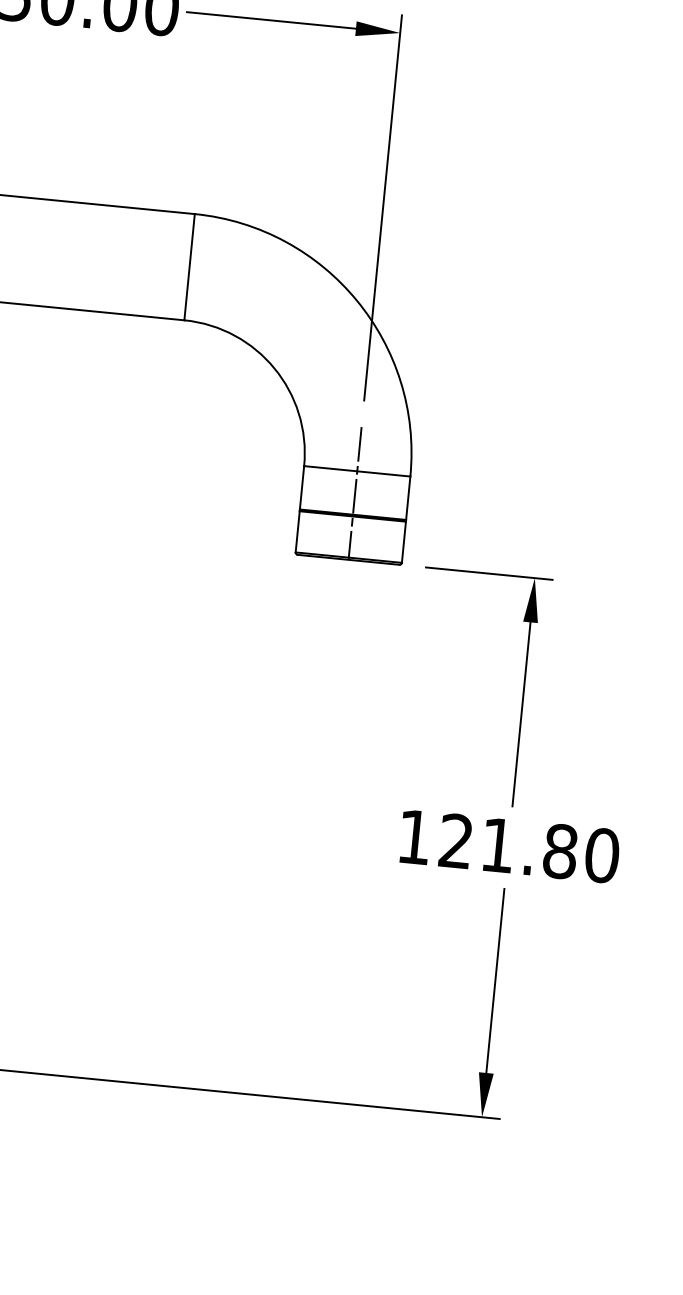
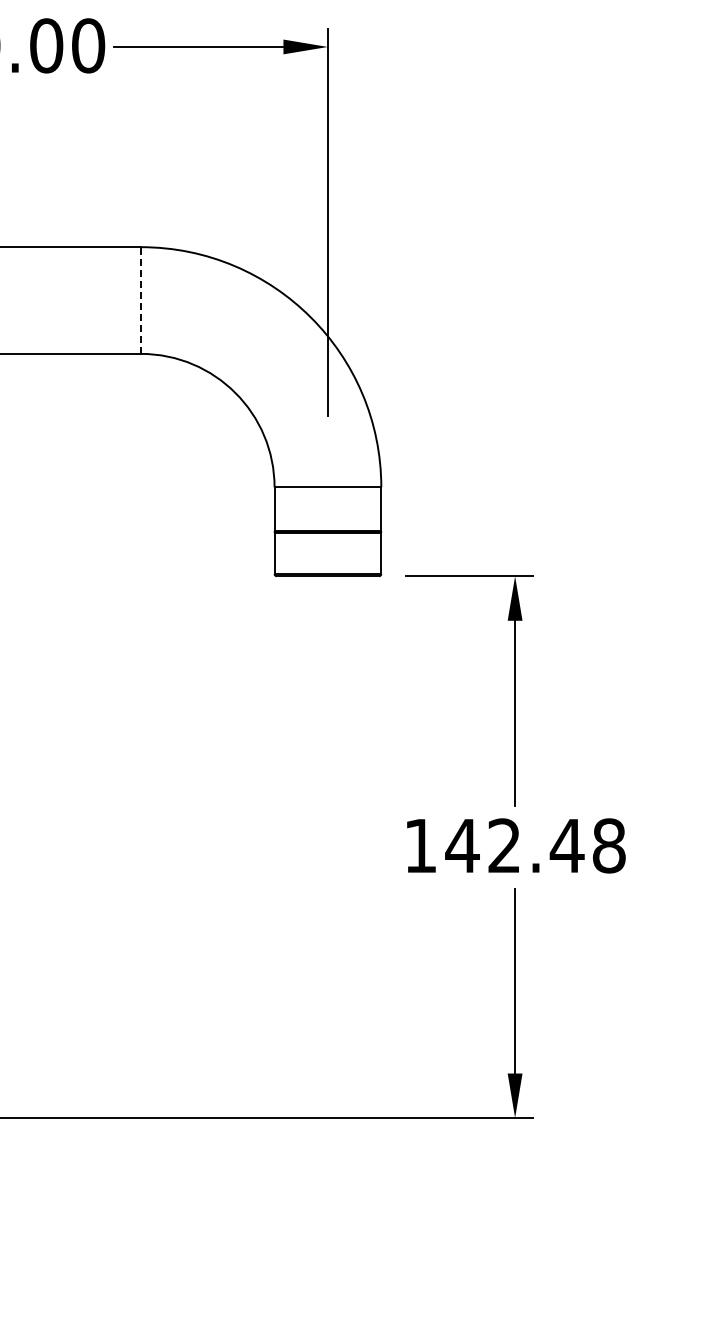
line: (189, 267) -> (141, 300), solid -> dashed
line: (354, 492) -> (327, 508), removed
text: (528, 848) -> (535, 845), 121.80 -> 142.48

